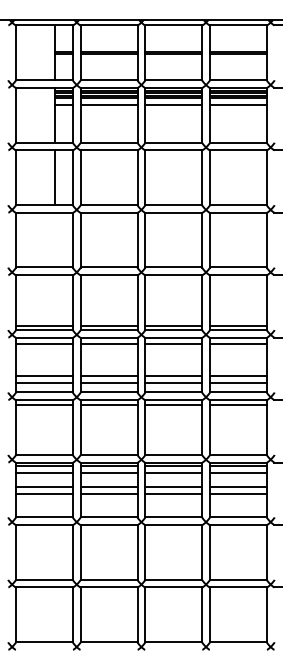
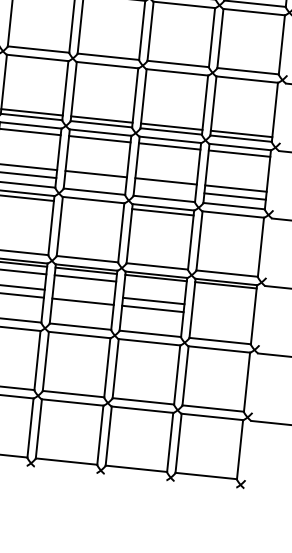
line: (108, 383) -> (94, 182), removed
line: (173, 383) -> (165, 189), removed
line: (108, 404) -> (92, 204), removed
line: (237, 404) -> (231, 219), removed
line: (173, 472) -> (155, 285), removed
line: (237, 472) -> (224, 292), removed
line: (108, 486) -> (83, 293), removed
line: (237, 486) -> (222, 307), removed
line: (237, 494) -> (221, 316), removed

